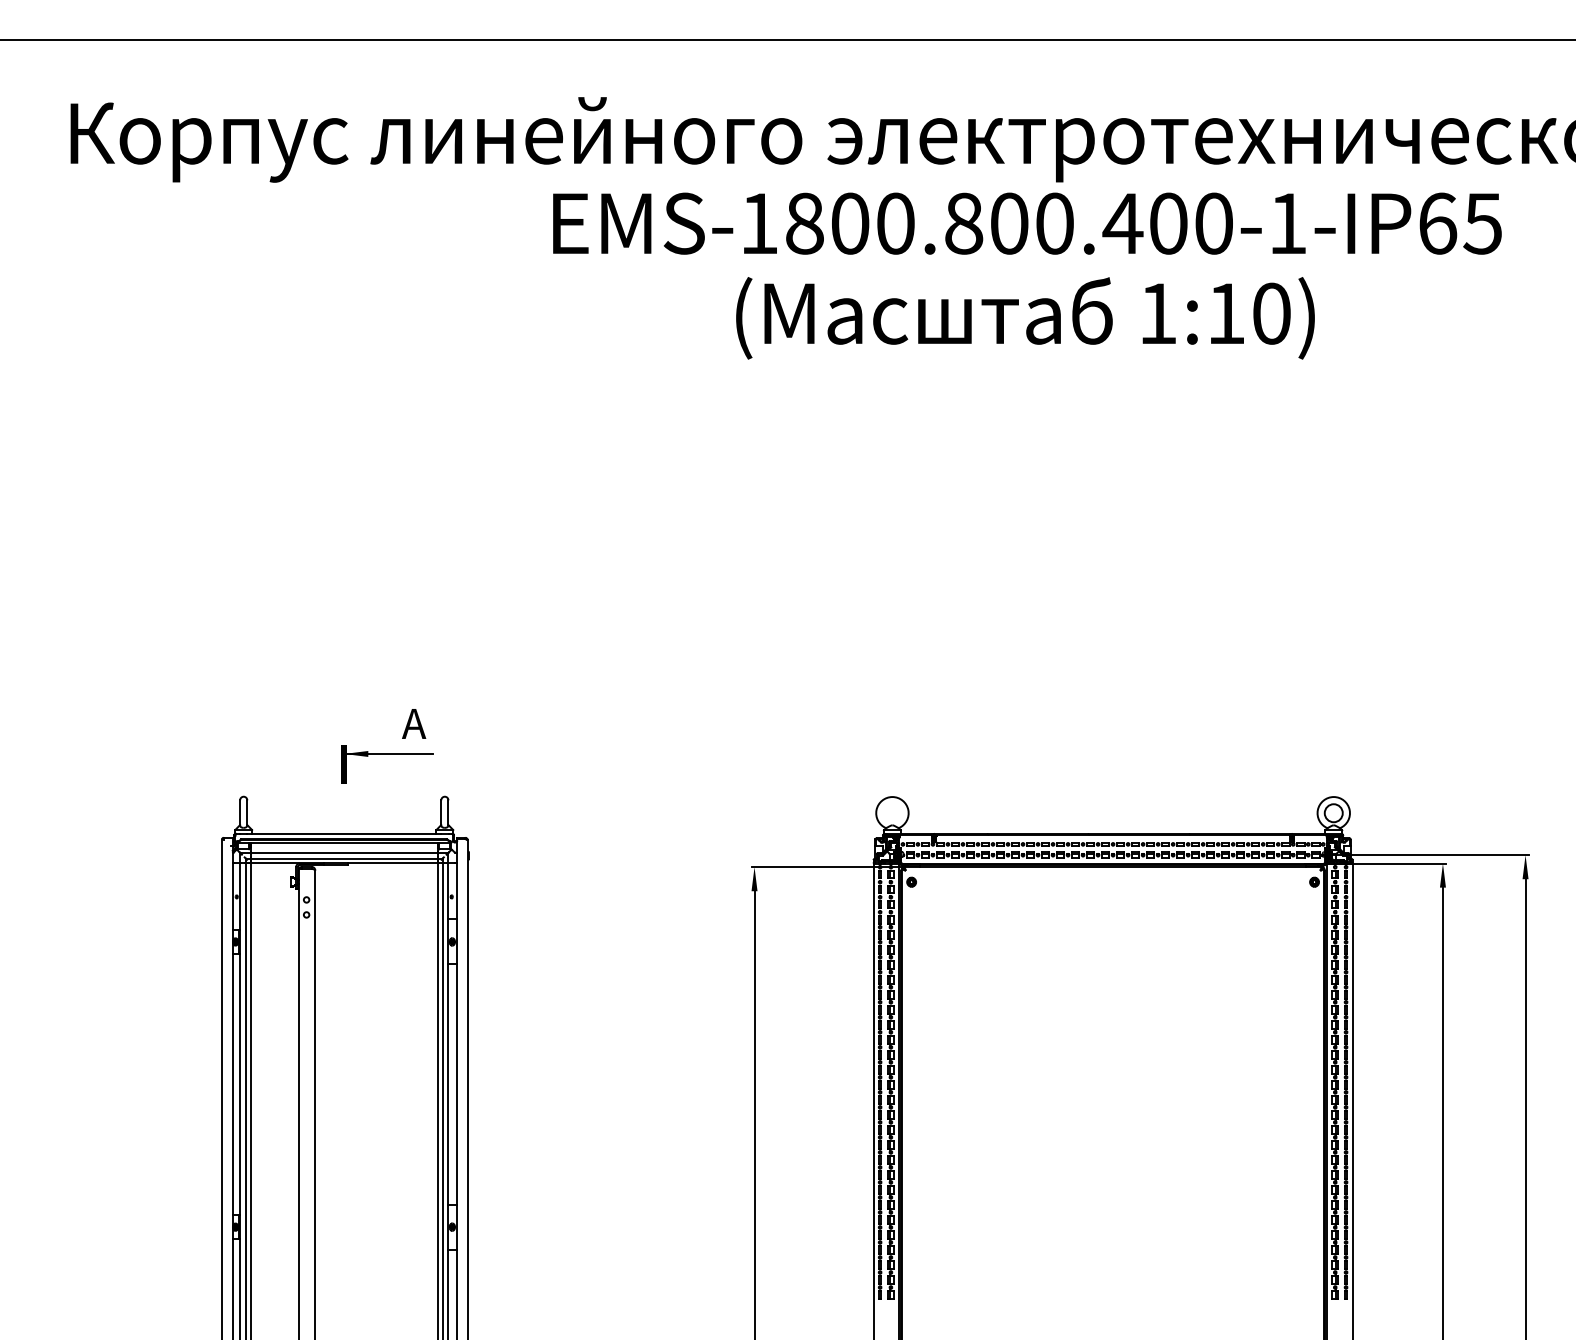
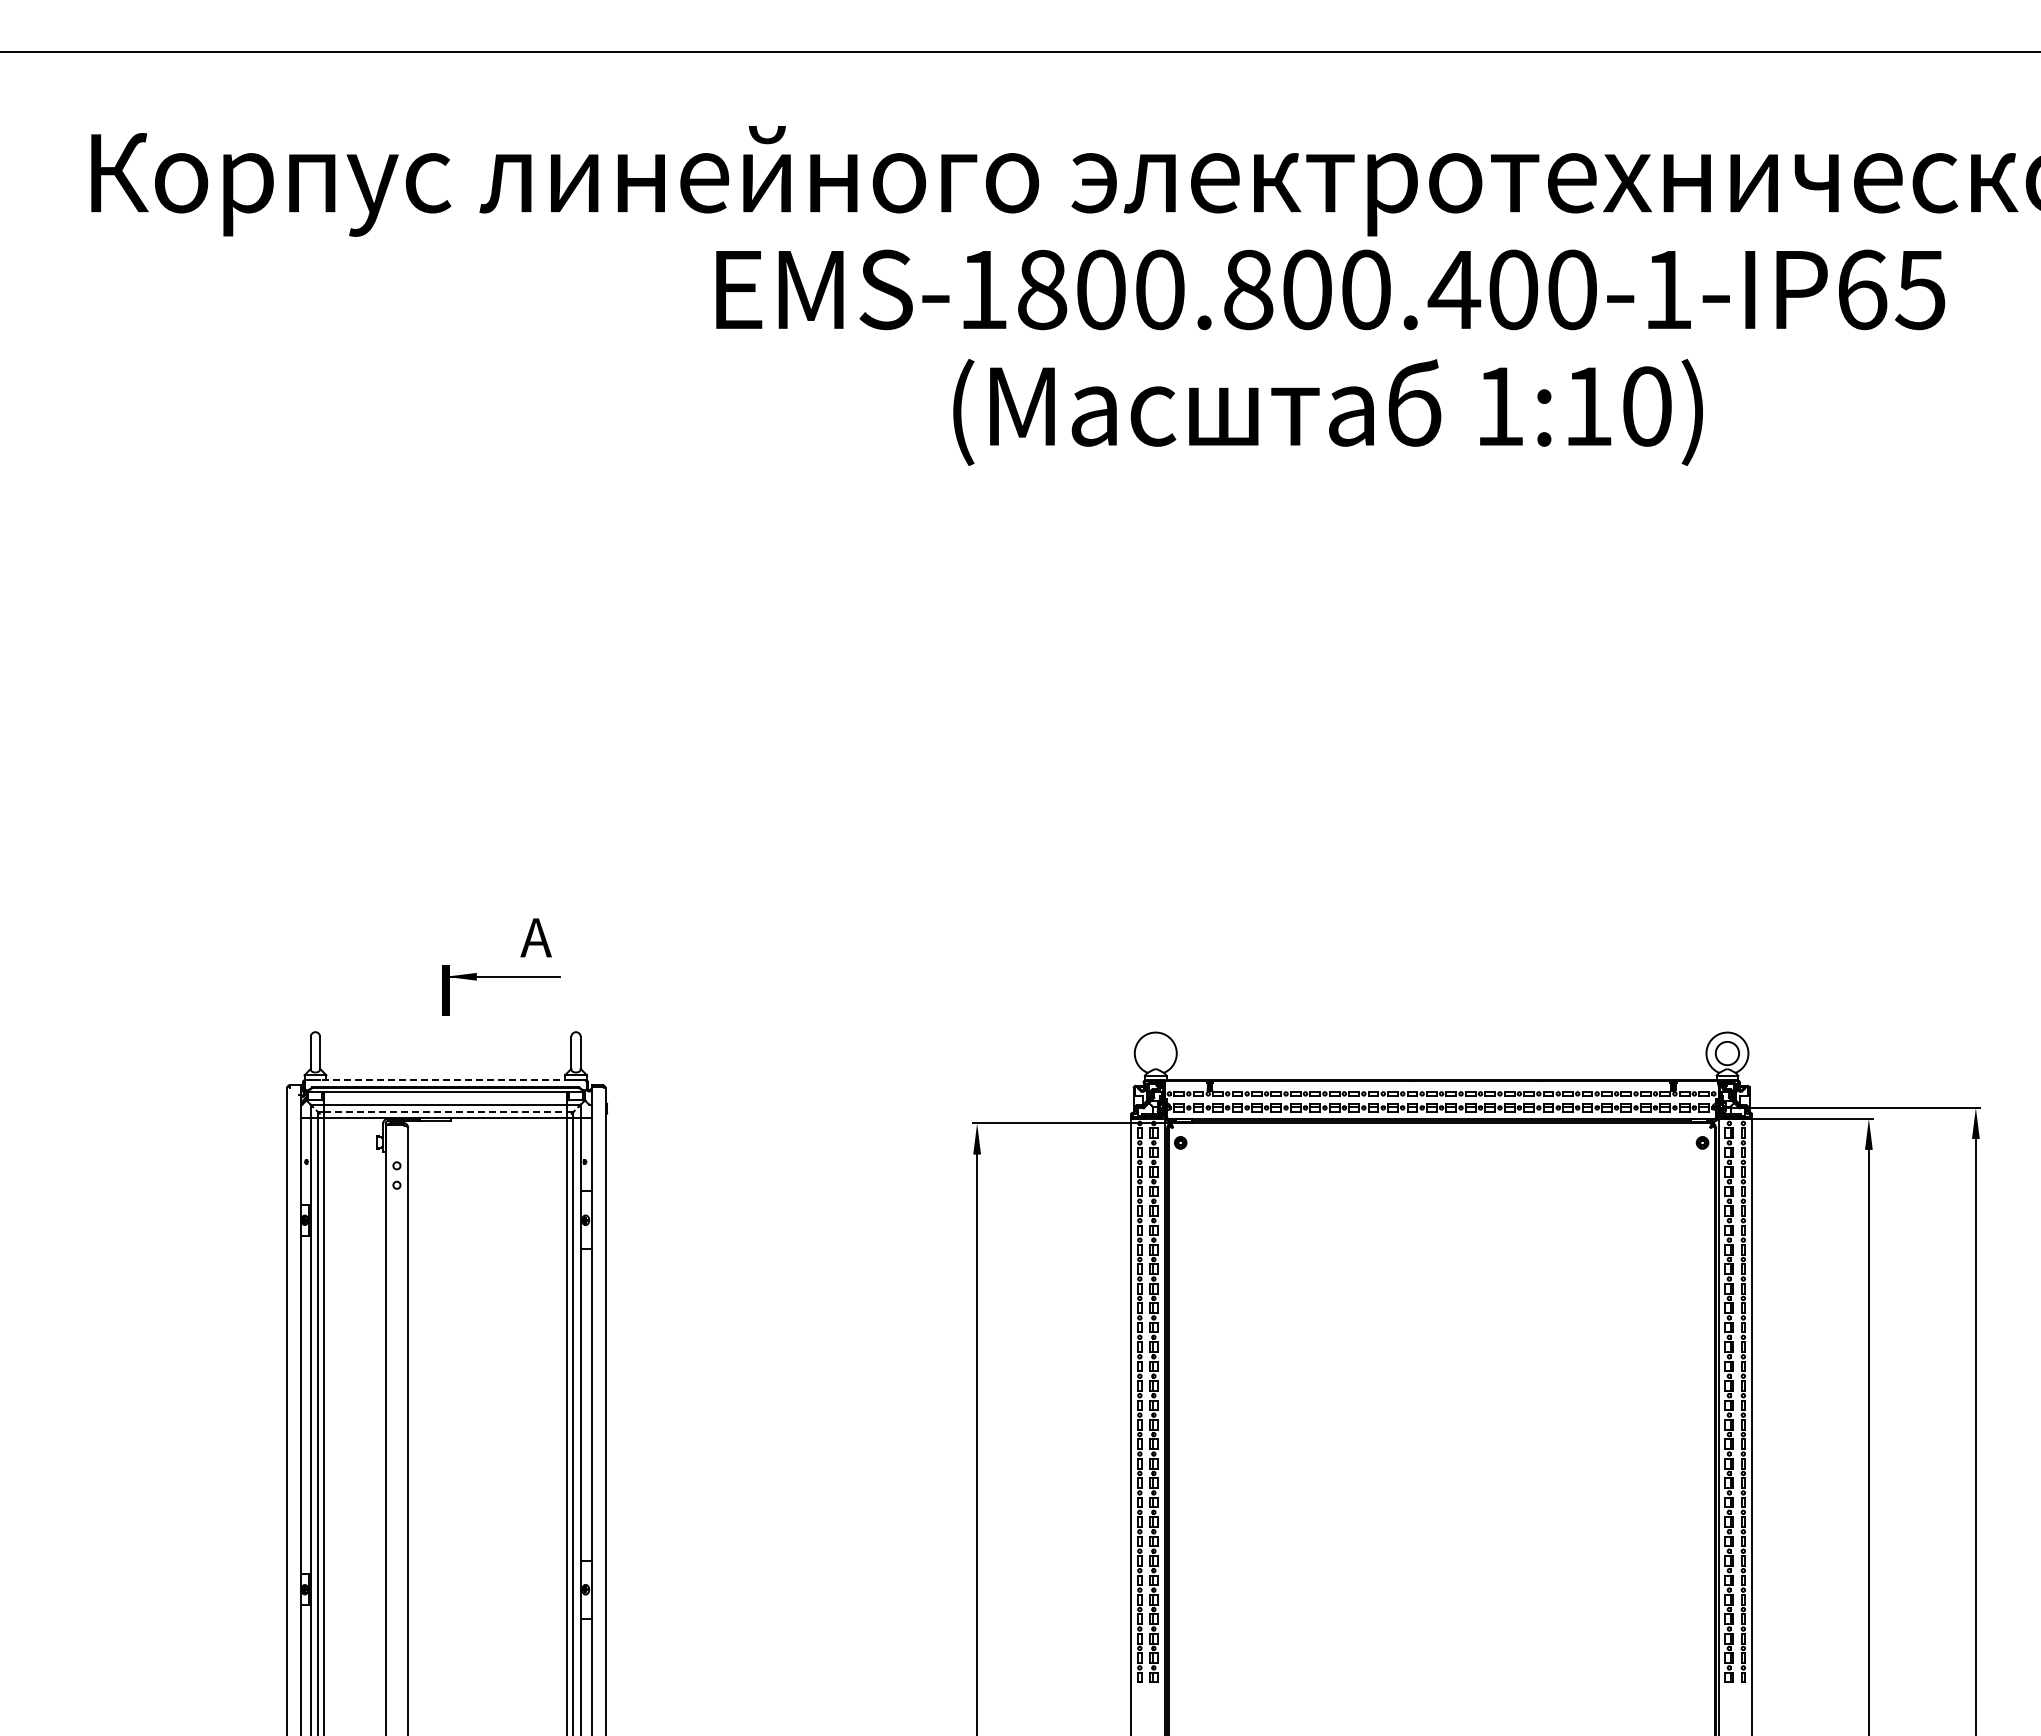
line: (344, 833) -> (445, 1079), solid -> dashed
line: (344, 858) -> (446, 1112), solid -> dashed

